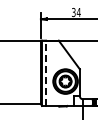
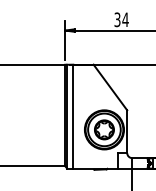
line: (46, 73) -> (74, 117), dashed -> solid

